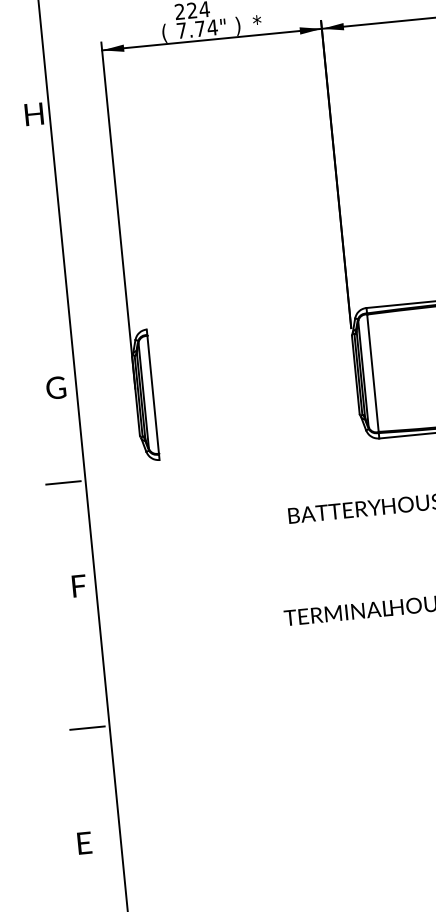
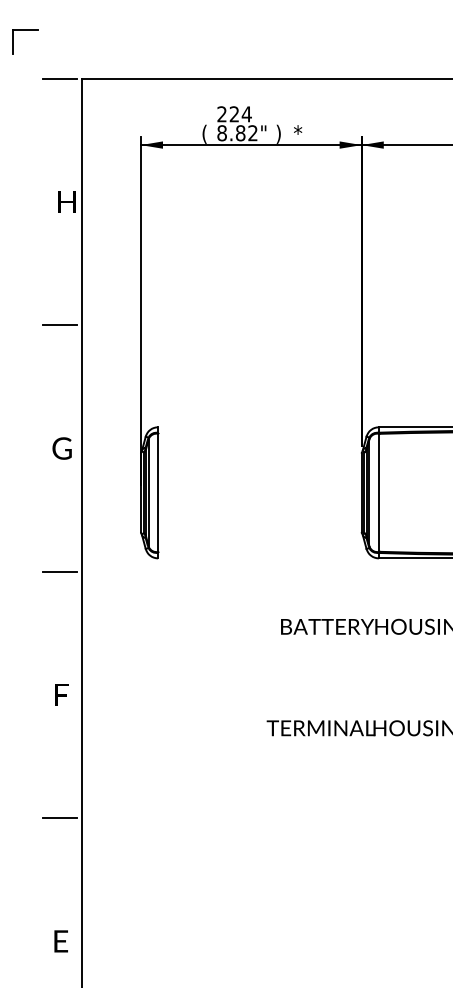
text: (197, 29) -> (237, 133), 7.74" -> 8.82"
line: (38, 237) -> (59, 325), added
text: (55, 387) -> (61, 448), moved
text: (78, 585) -> (61, 694), moved
text: (84, 843) -> (60, 941), moved

